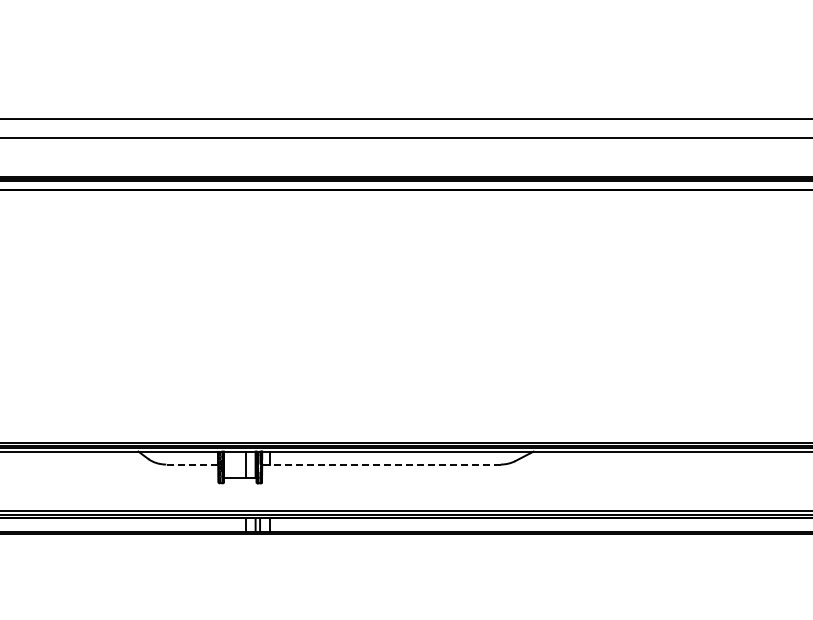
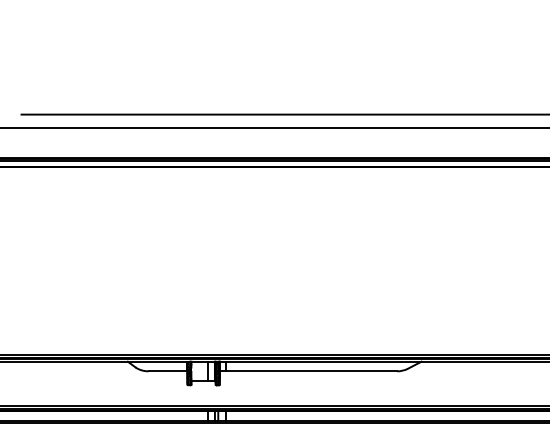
line: (191, 464) -> (167, 371), dashed -> solid
line: (381, 464) -> (308, 371), dashed -> solid

